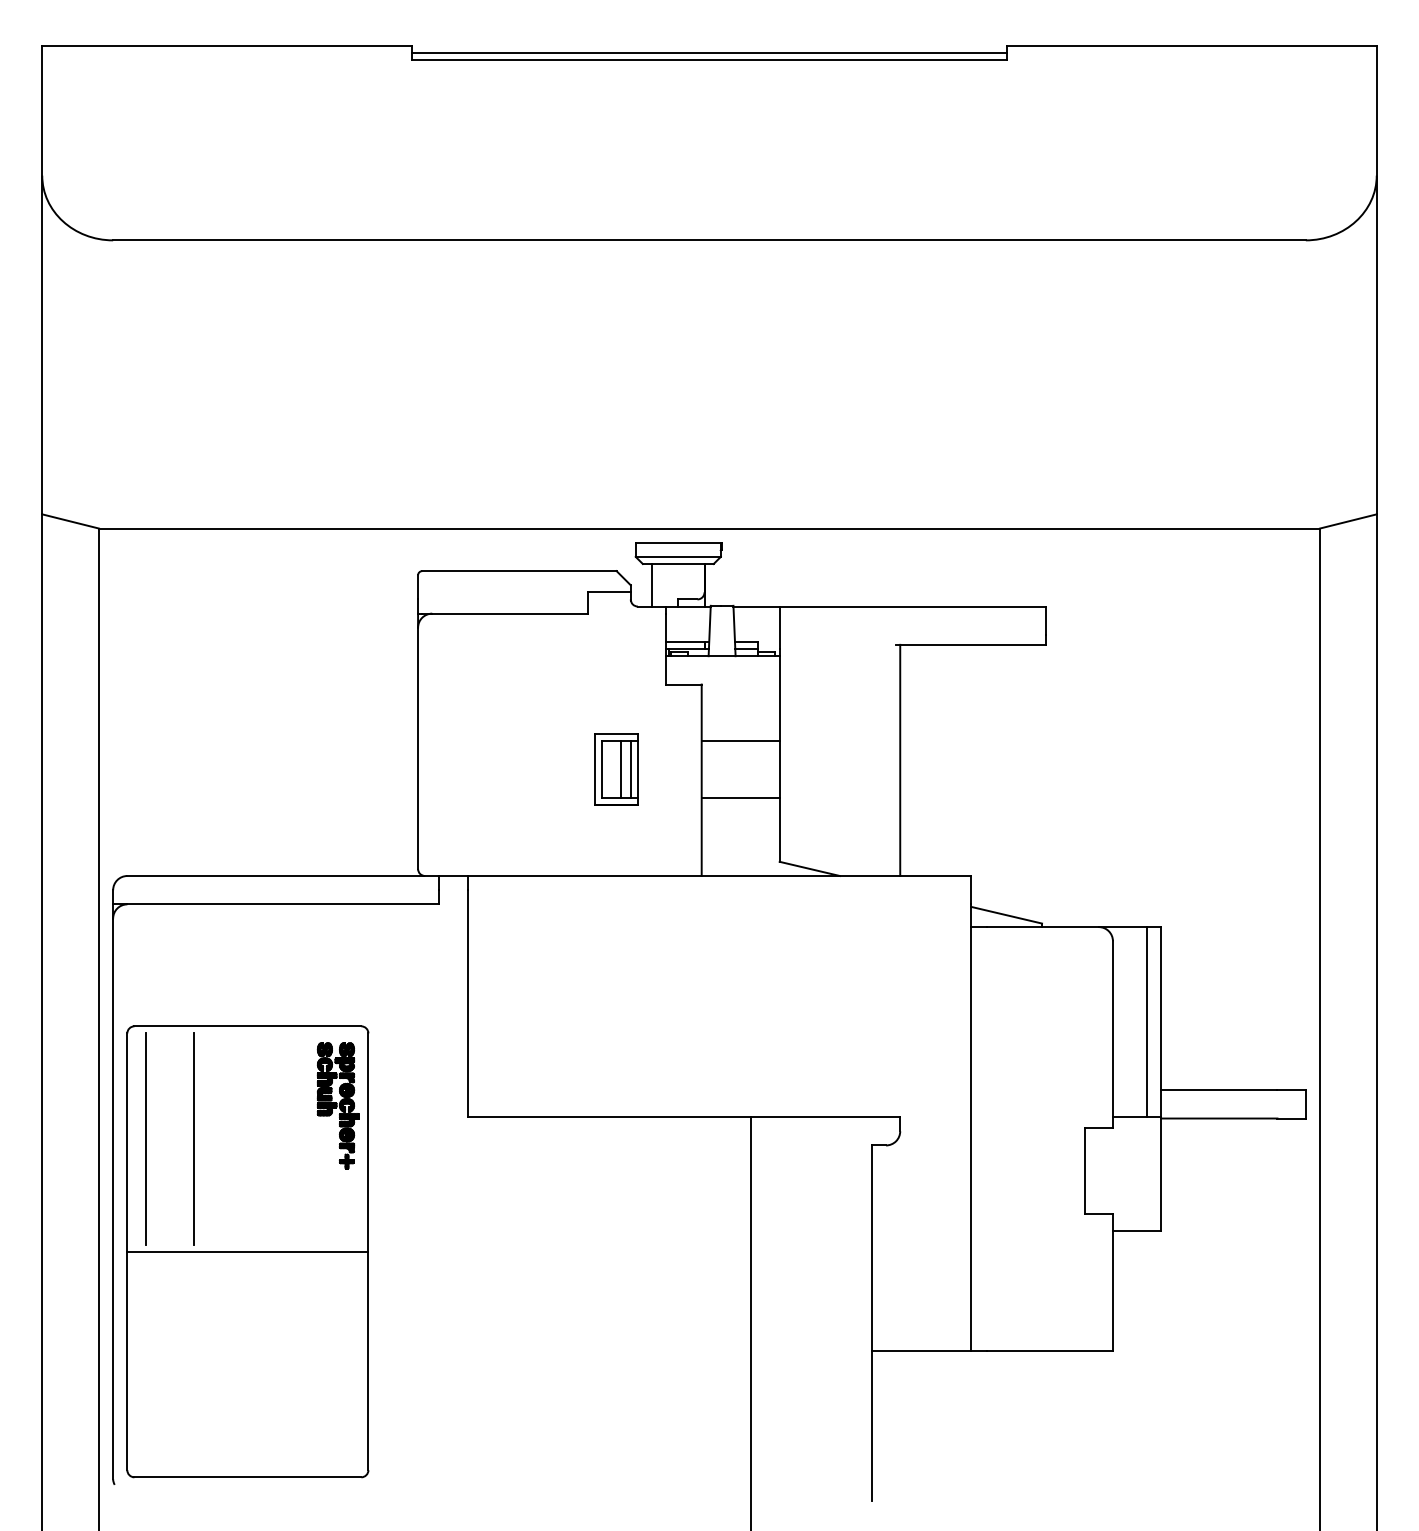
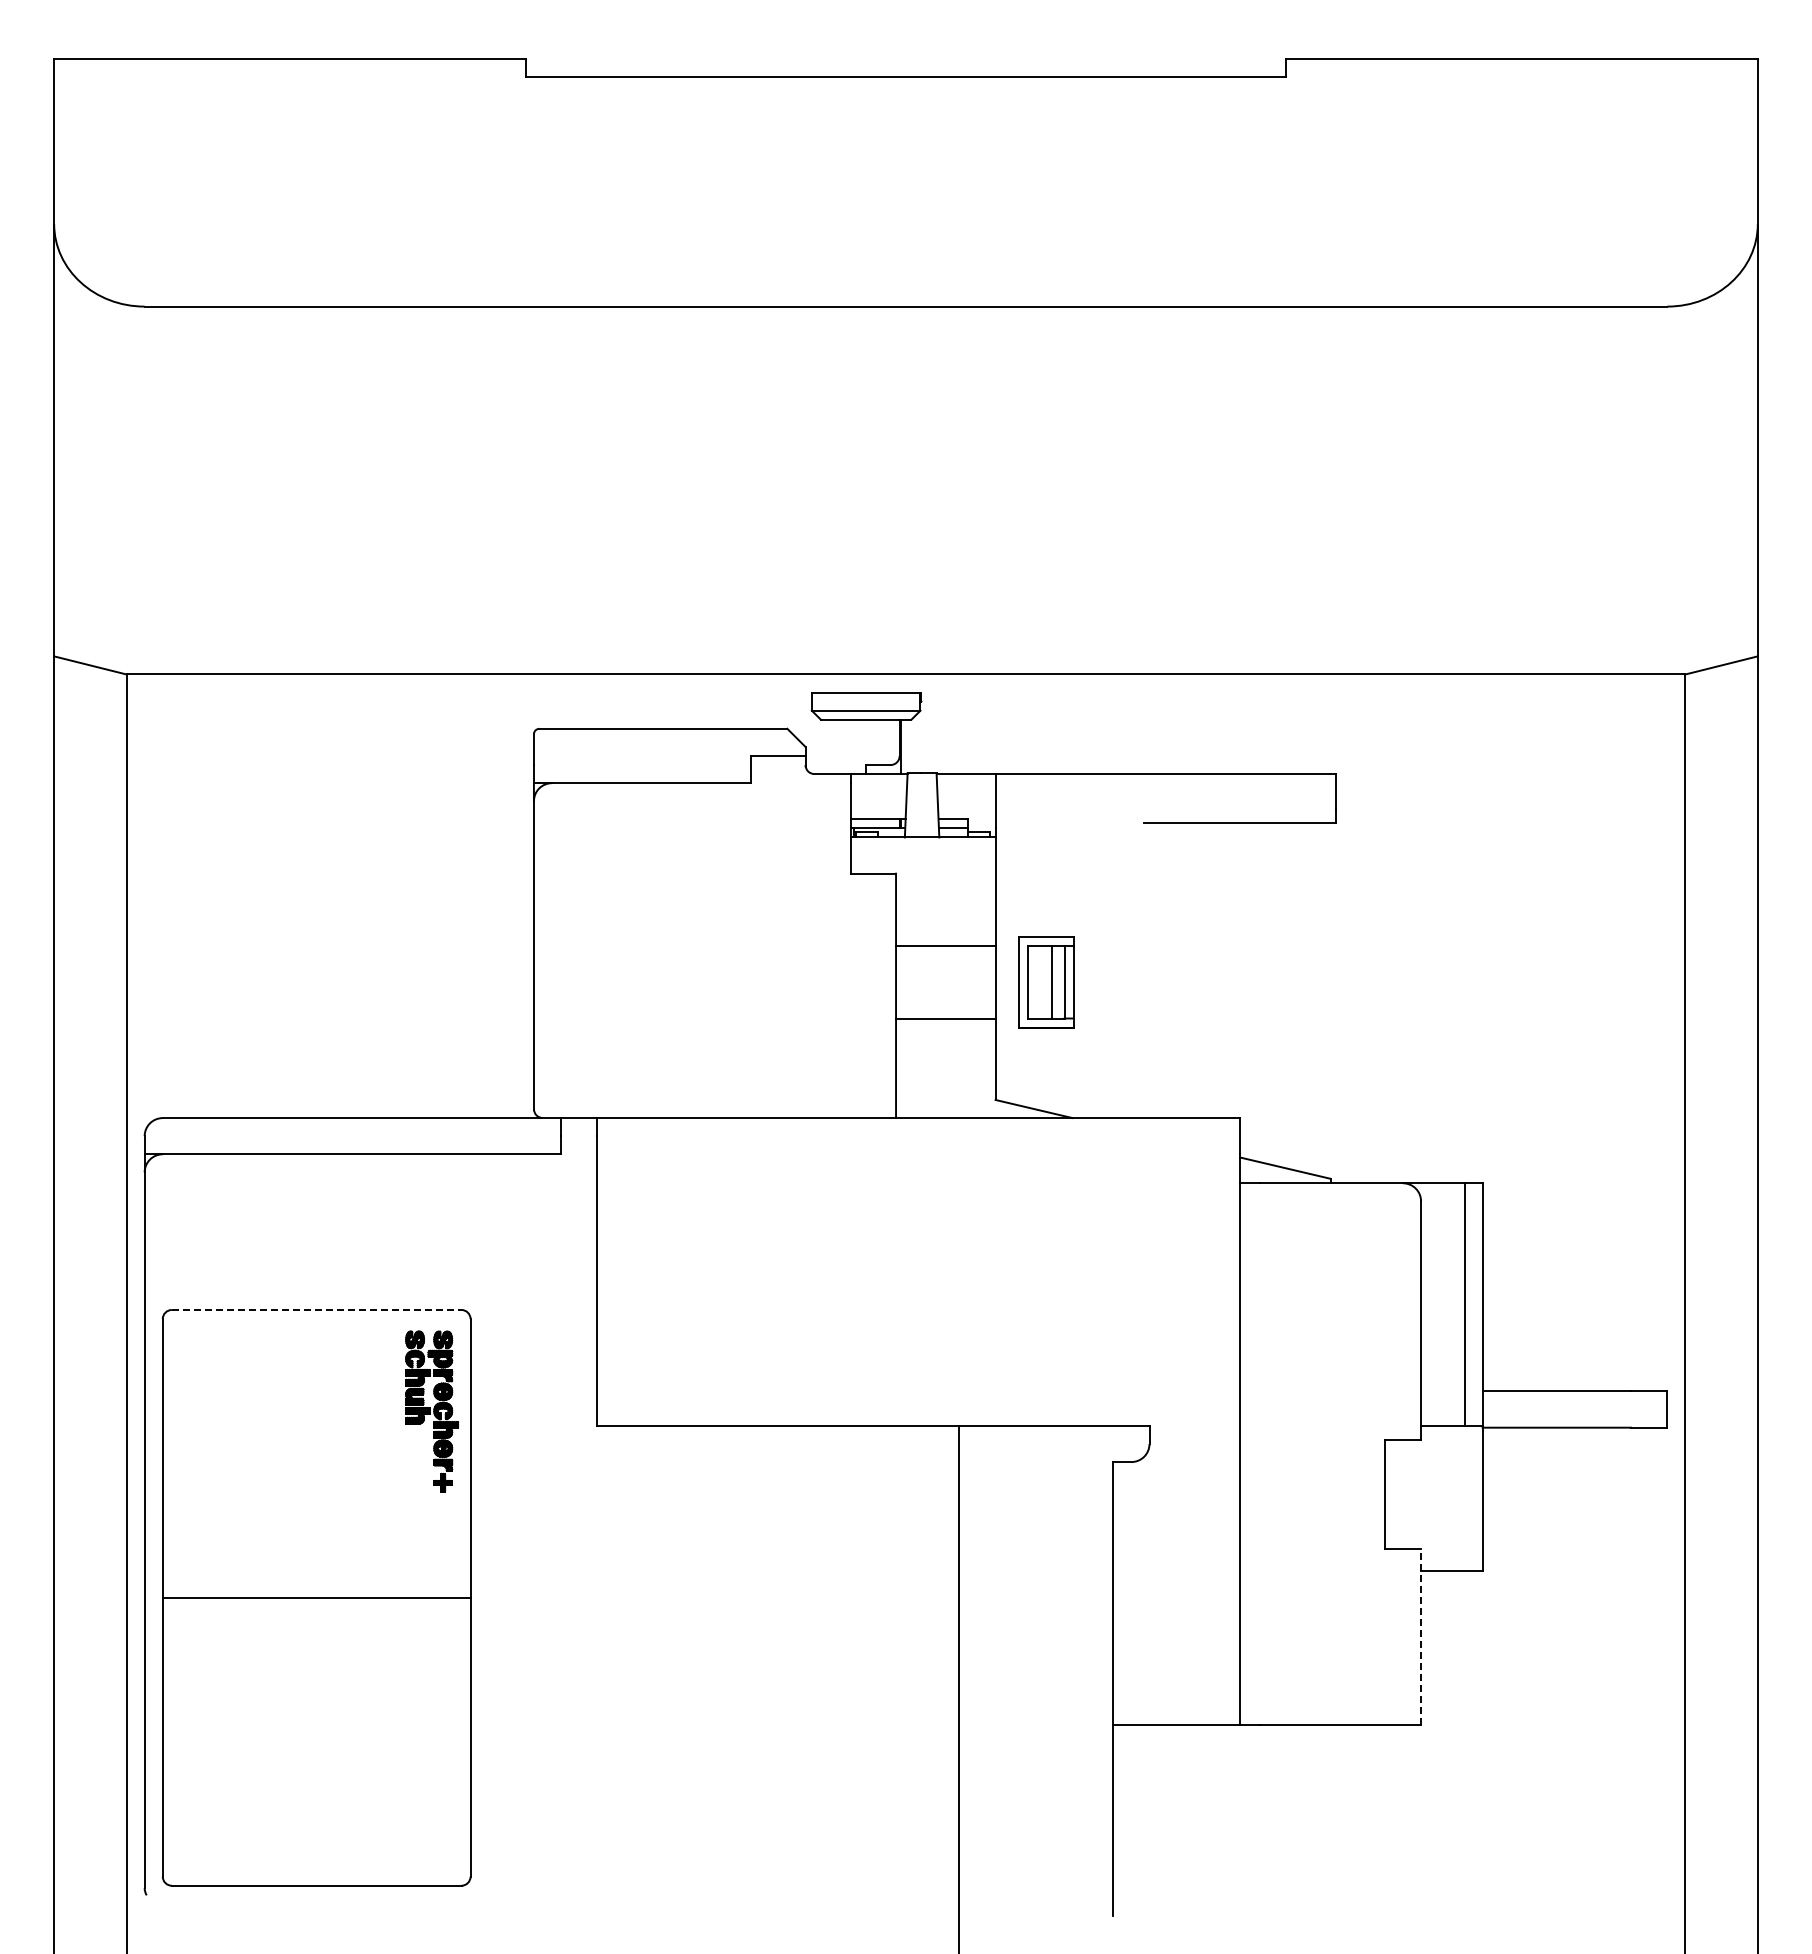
line: (709, 53) -> (905, 67), removed
line: (651, 584) -> (832, 746), removed
line: (900, 760) -> (1149, 970), removed
part: (616, 769) -> (1046, 982), moved
line: (247, 1026) -> (316, 1310), solid -> dashed
line: (145, 1138) -> (186, 1453), removed
line: (193, 1138) -> (247, 1453), removed
line: (1113, 1282) -> (1421, 1636), solid -> dashed

